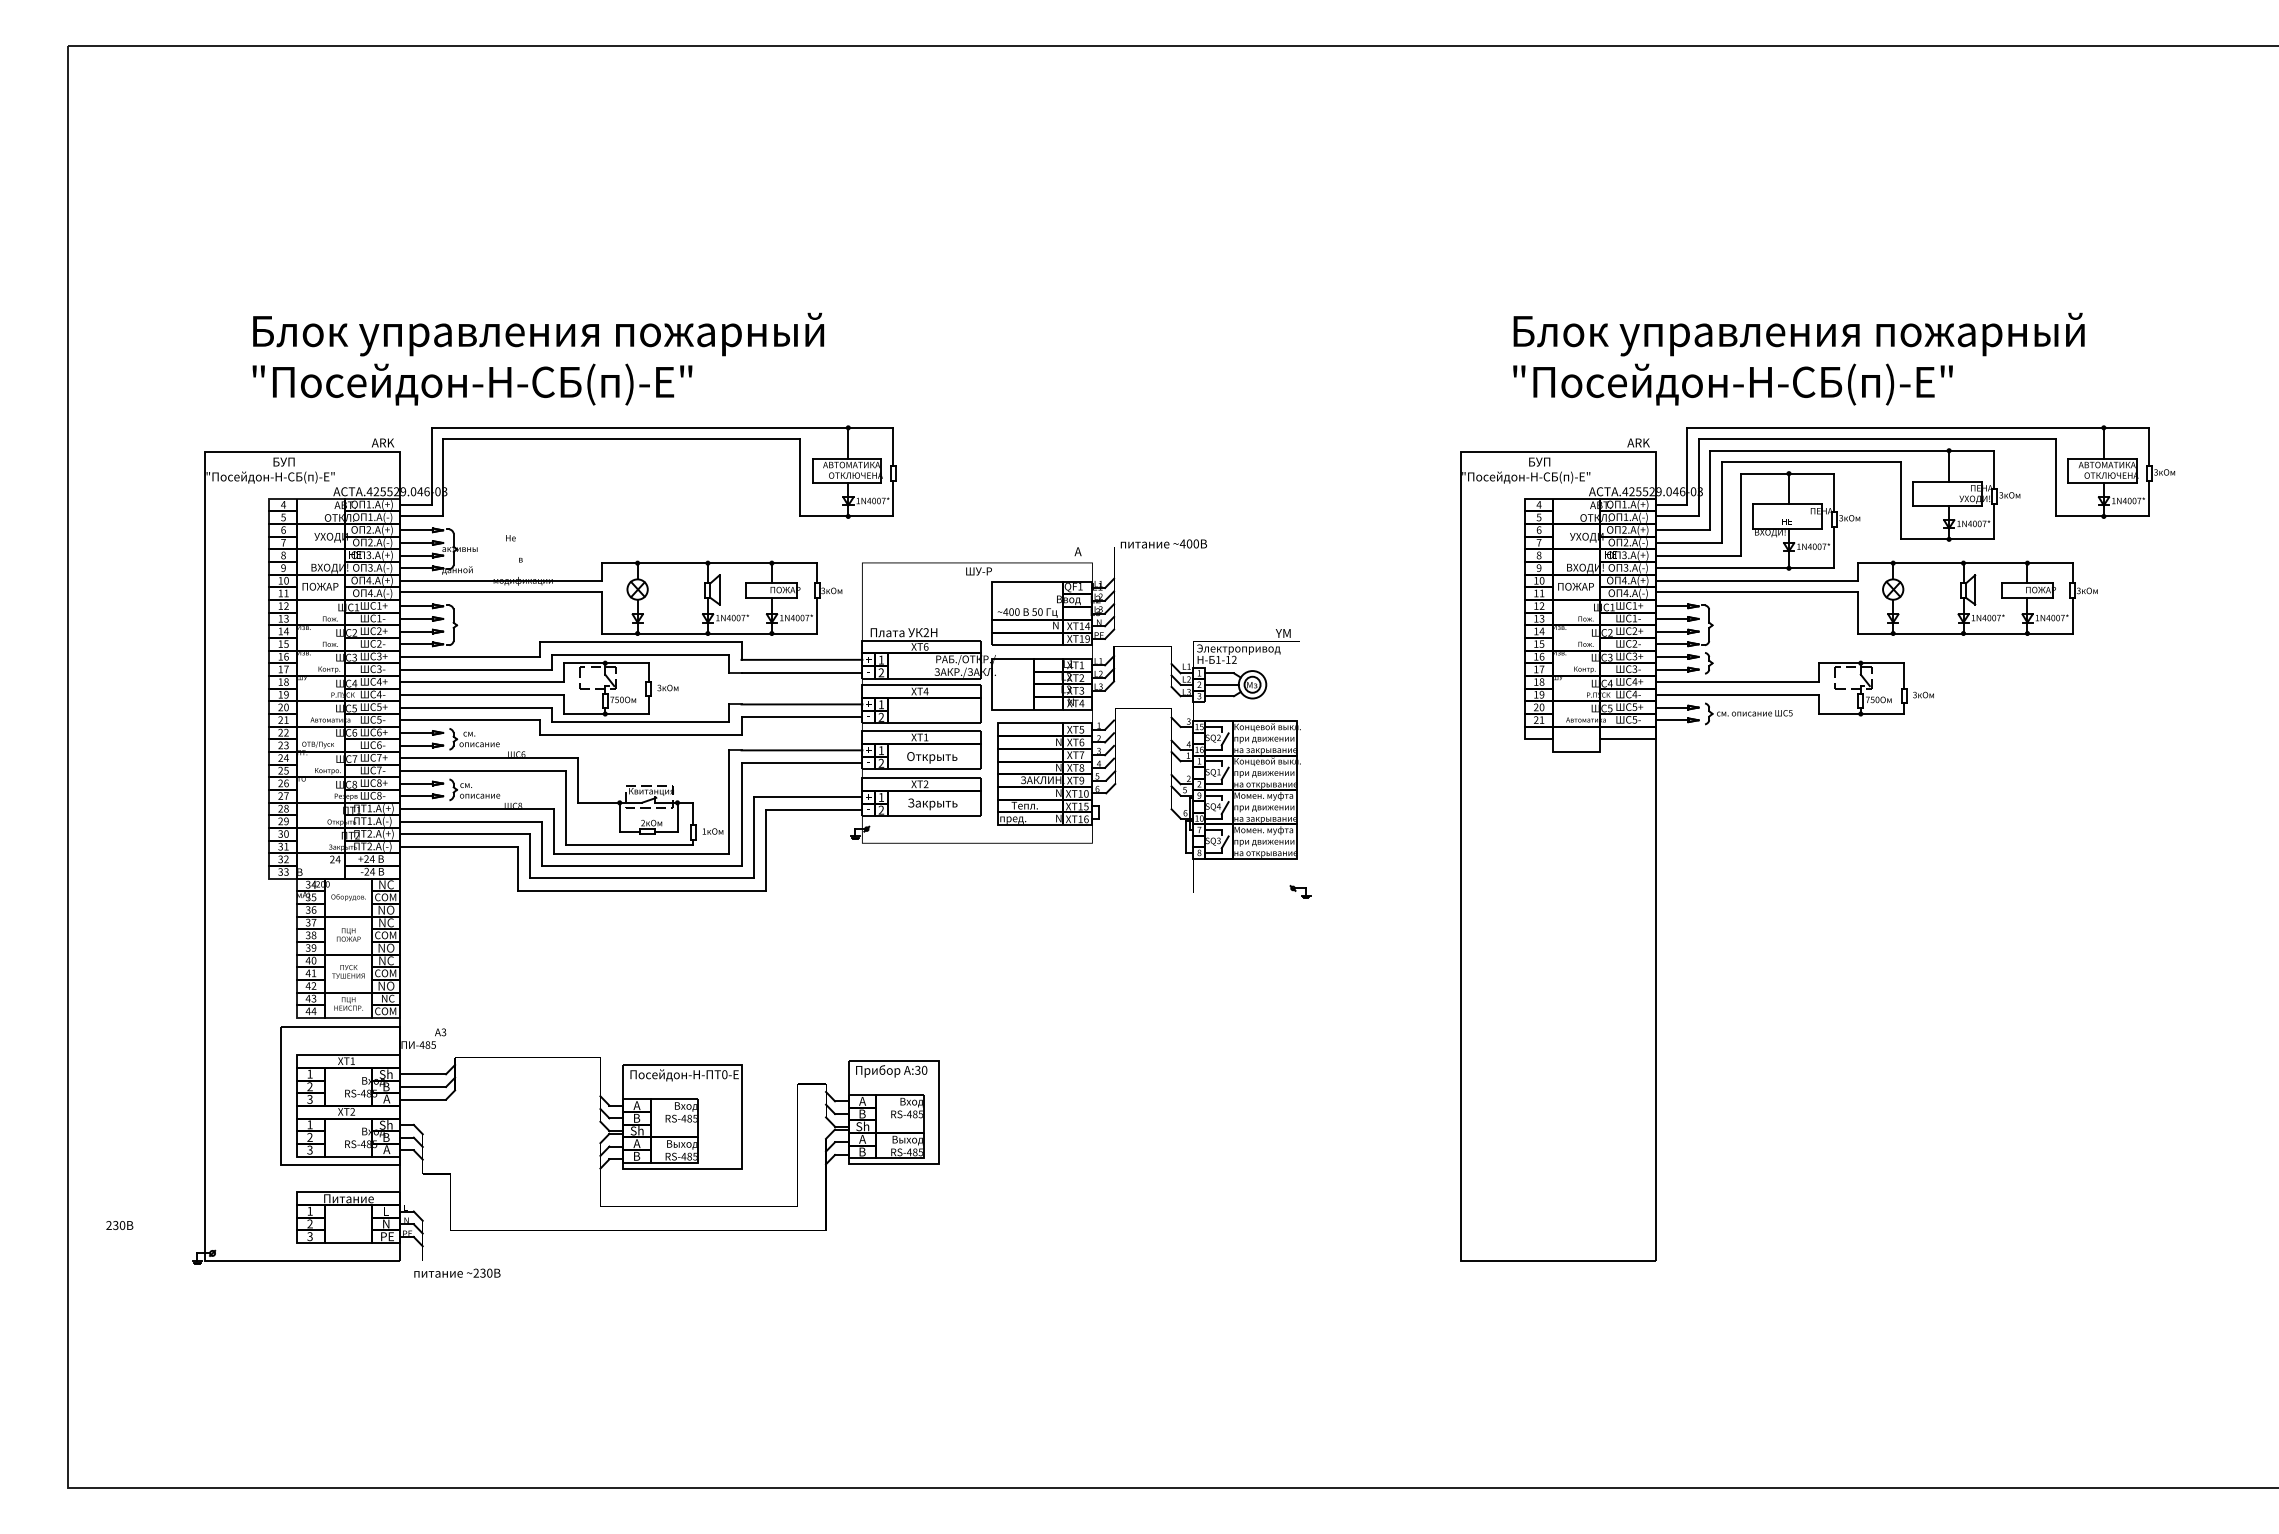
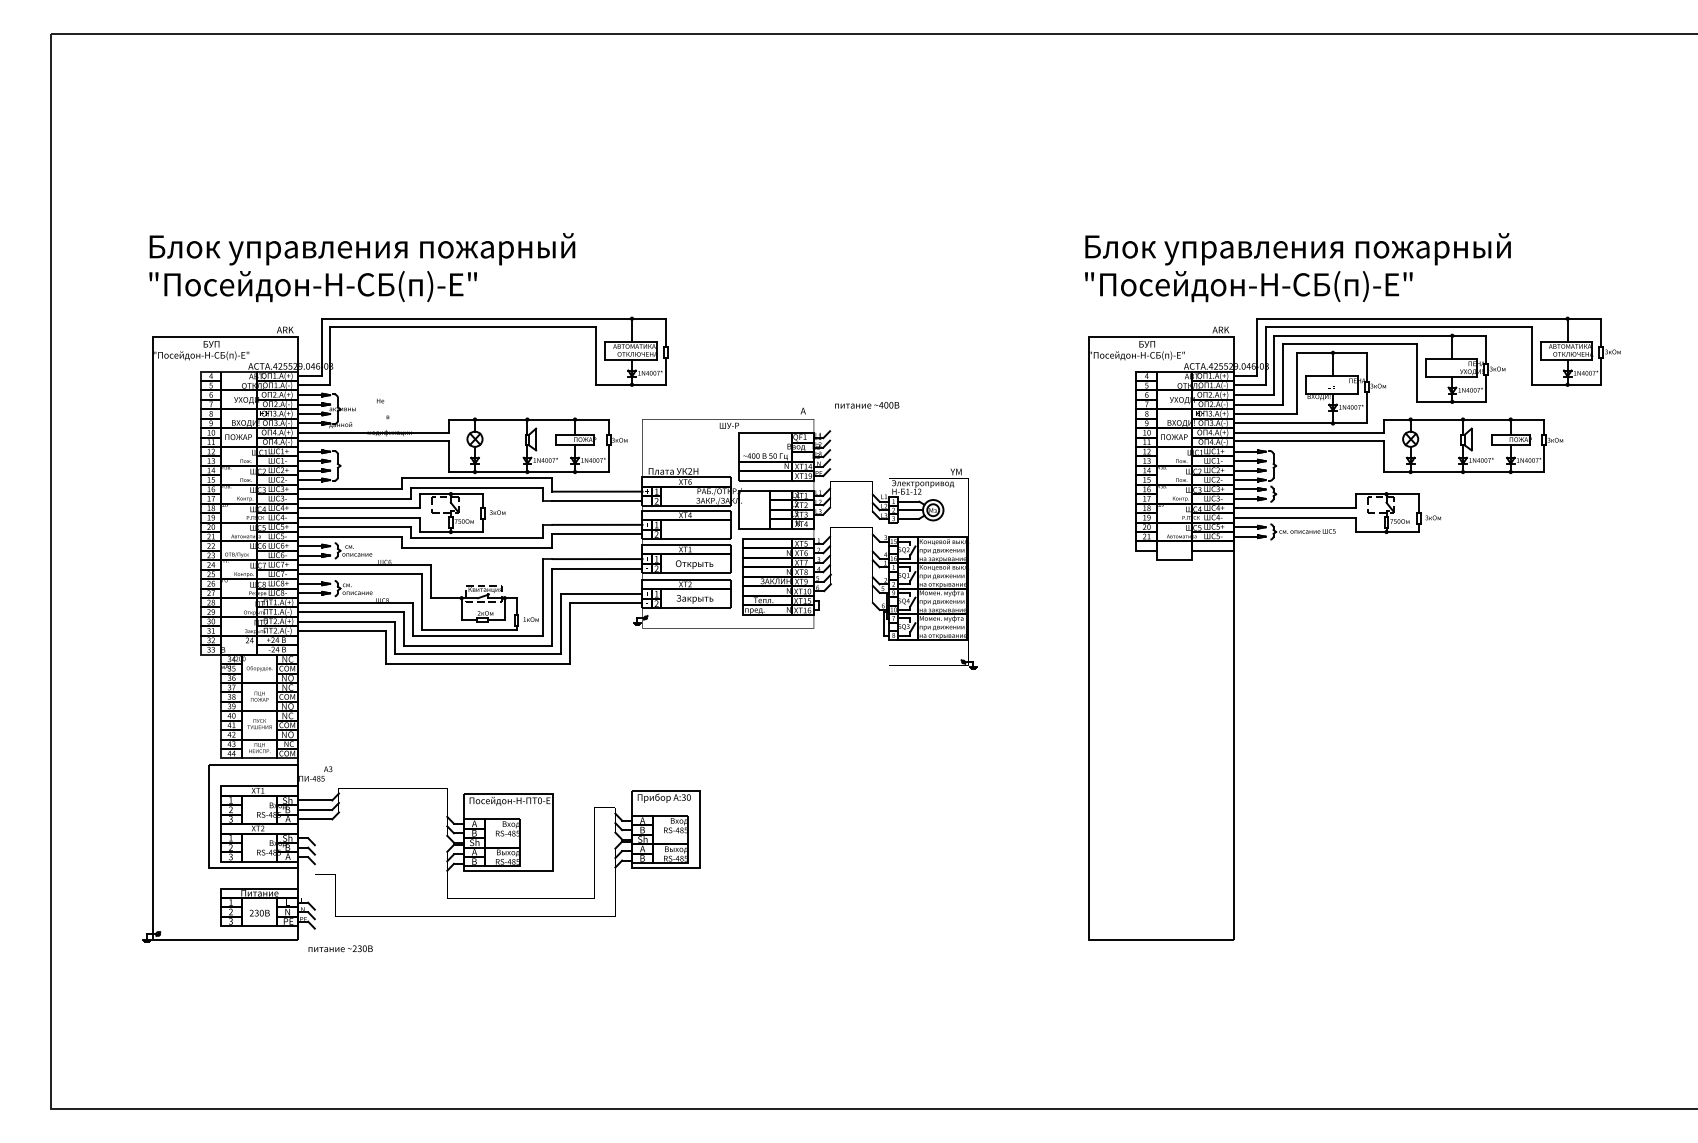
text: (537, 358) -> (361, 267), moved
text: (1798, 358) -> (1297, 267), moved
text: (119, 1225) -> (259, 913), moved

